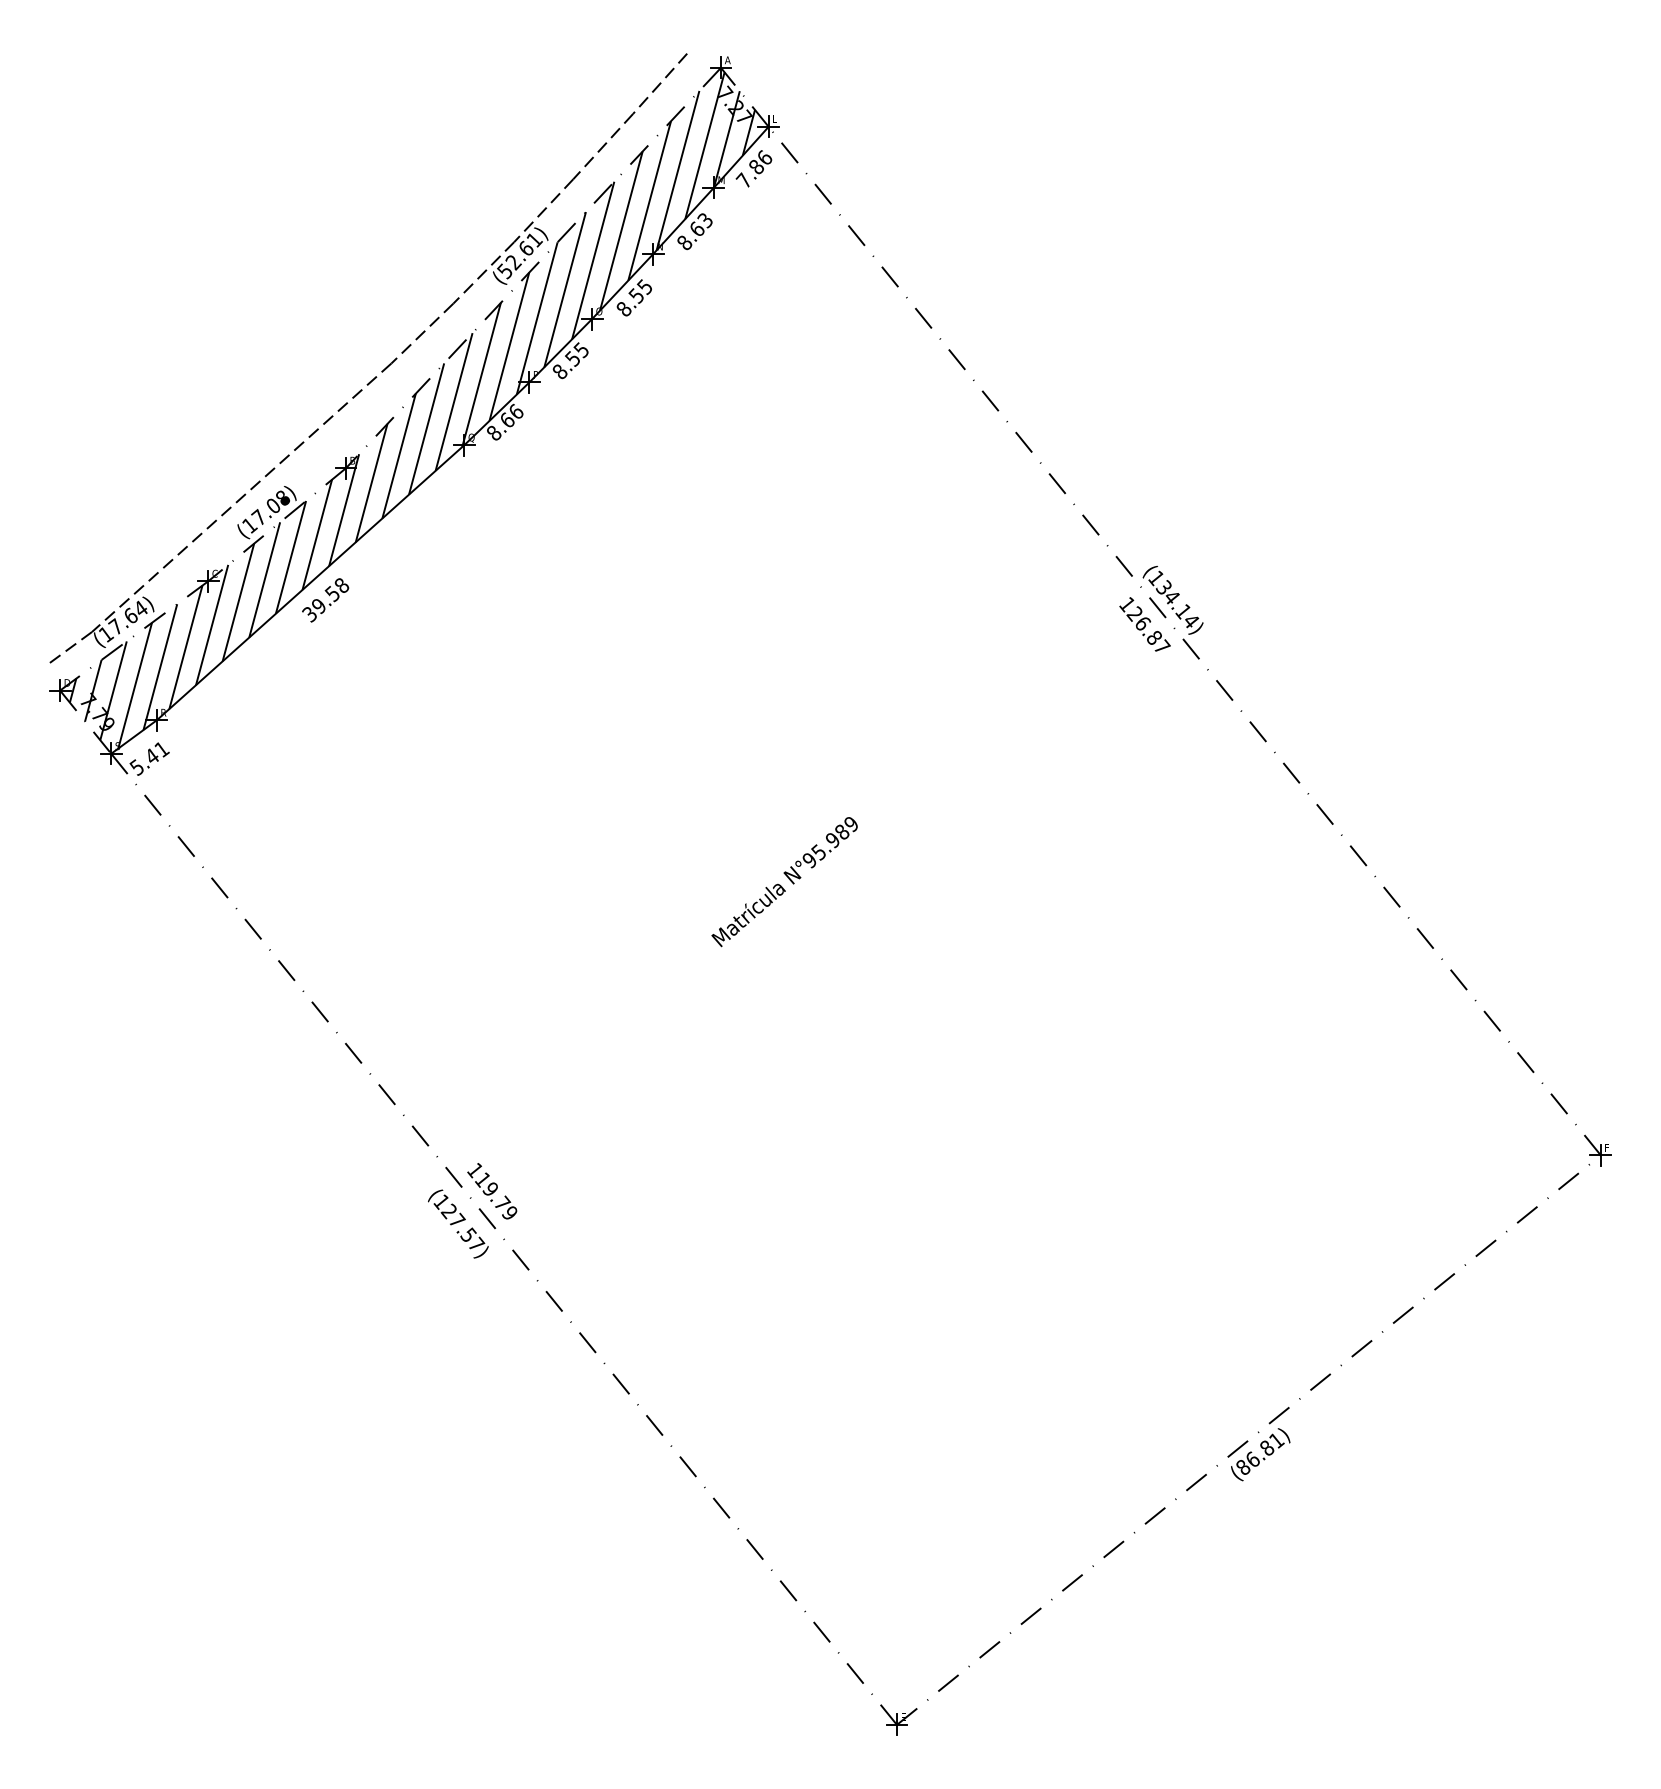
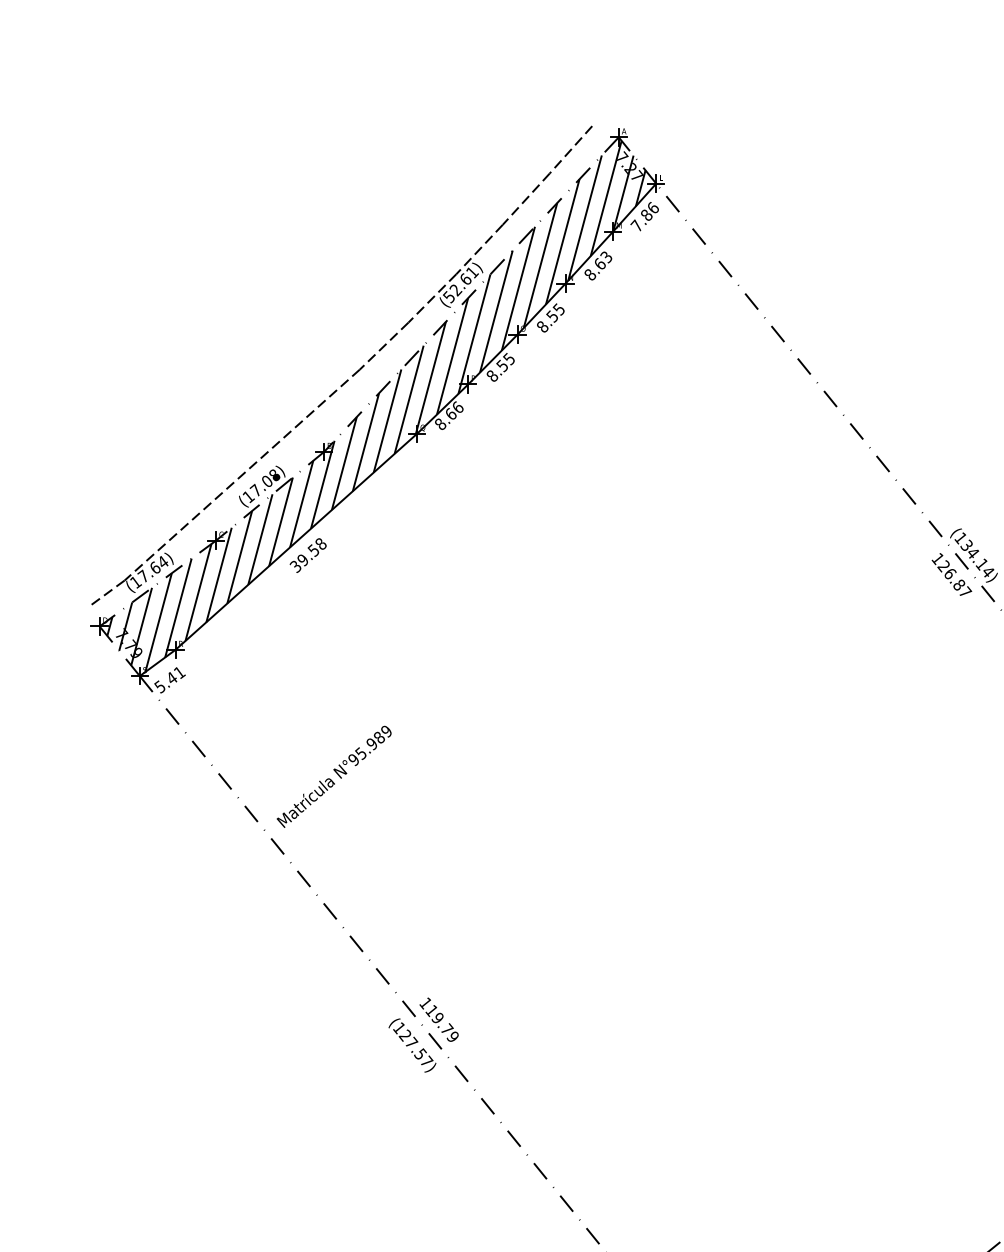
text: (784, 882) -> (334, 777), moved

